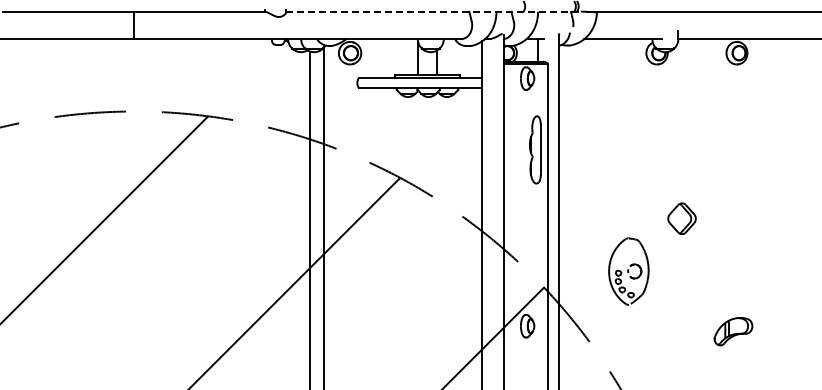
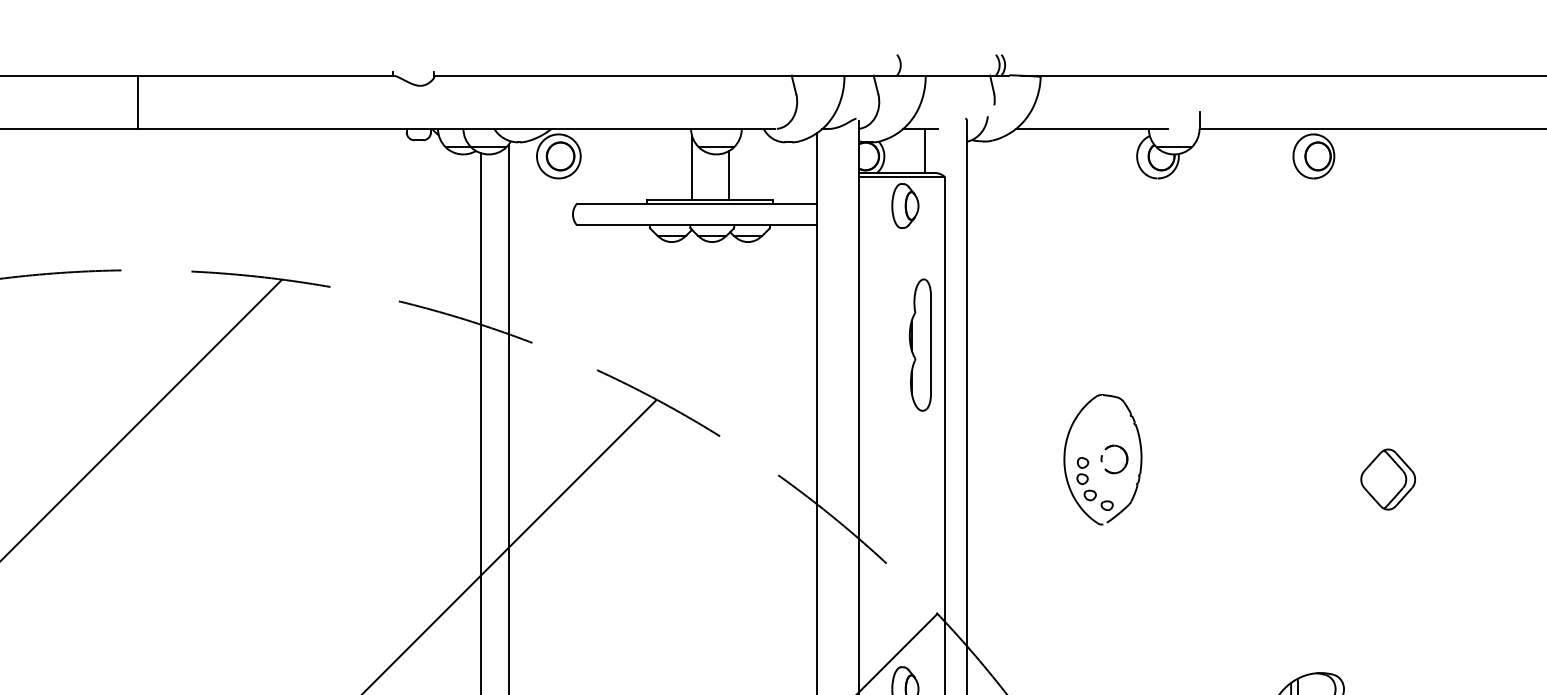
line: (433, 11) -> (721, 75), dashed -> solid
part: (681, 218) -> (1387, 479), moved
part: (628, 271) -> (1102, 459), moved

